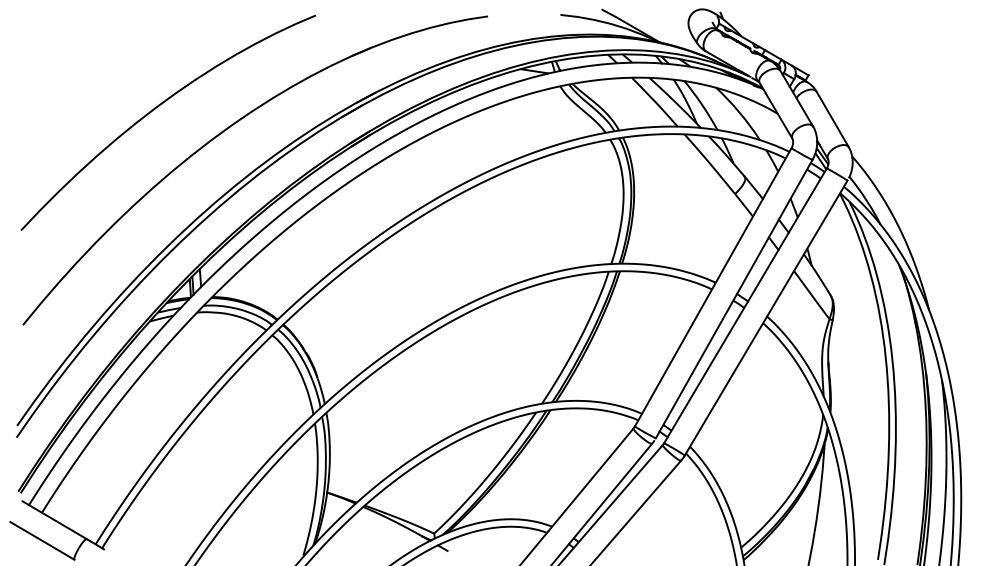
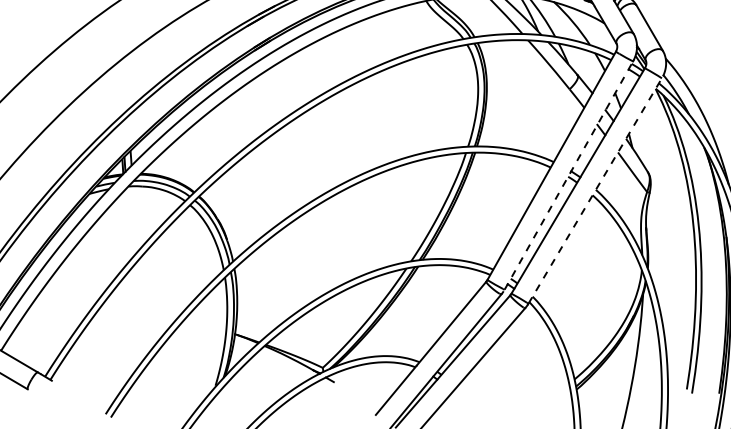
line: (734, 299) -> (569, 175), solid -> dashed
line: (766, 318) -> (595, 191), solid -> dashed

